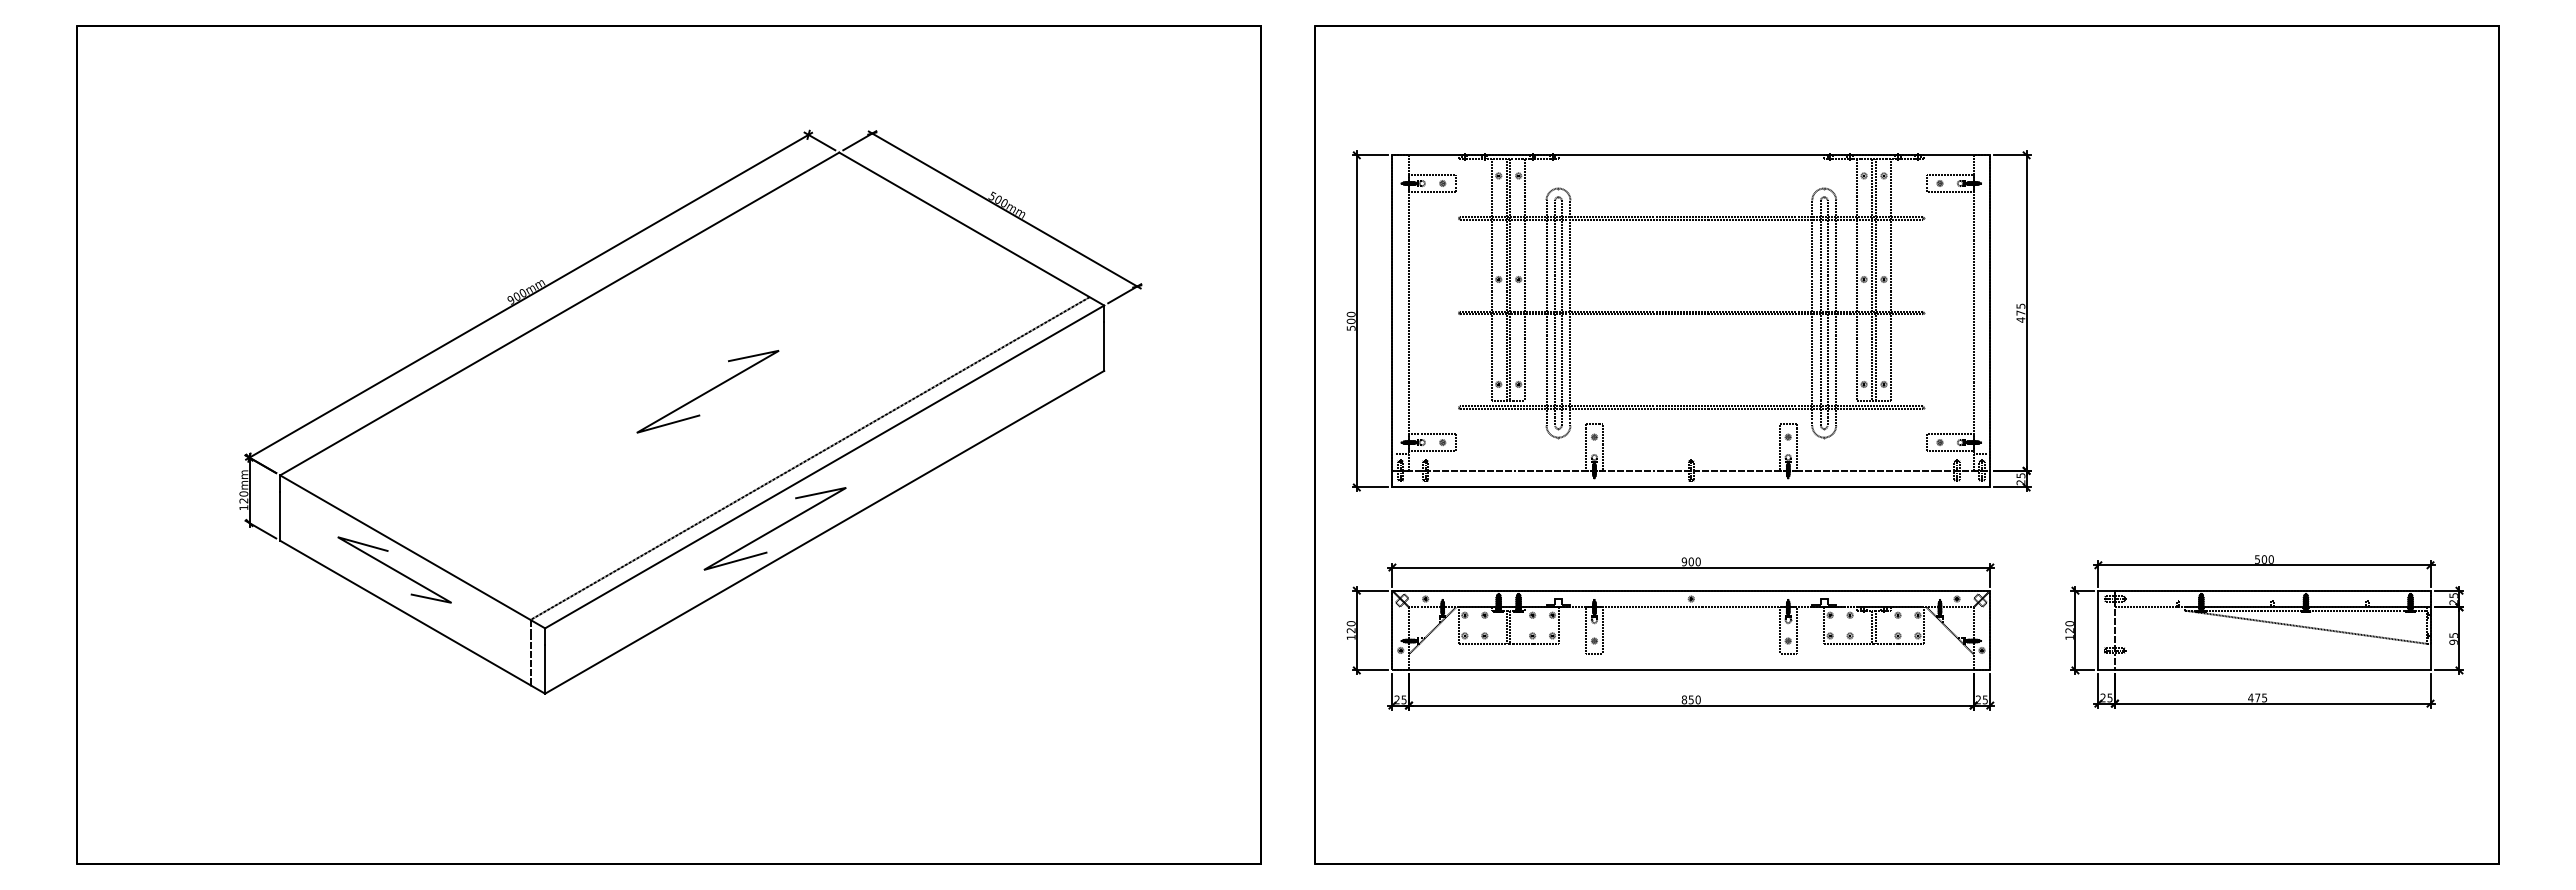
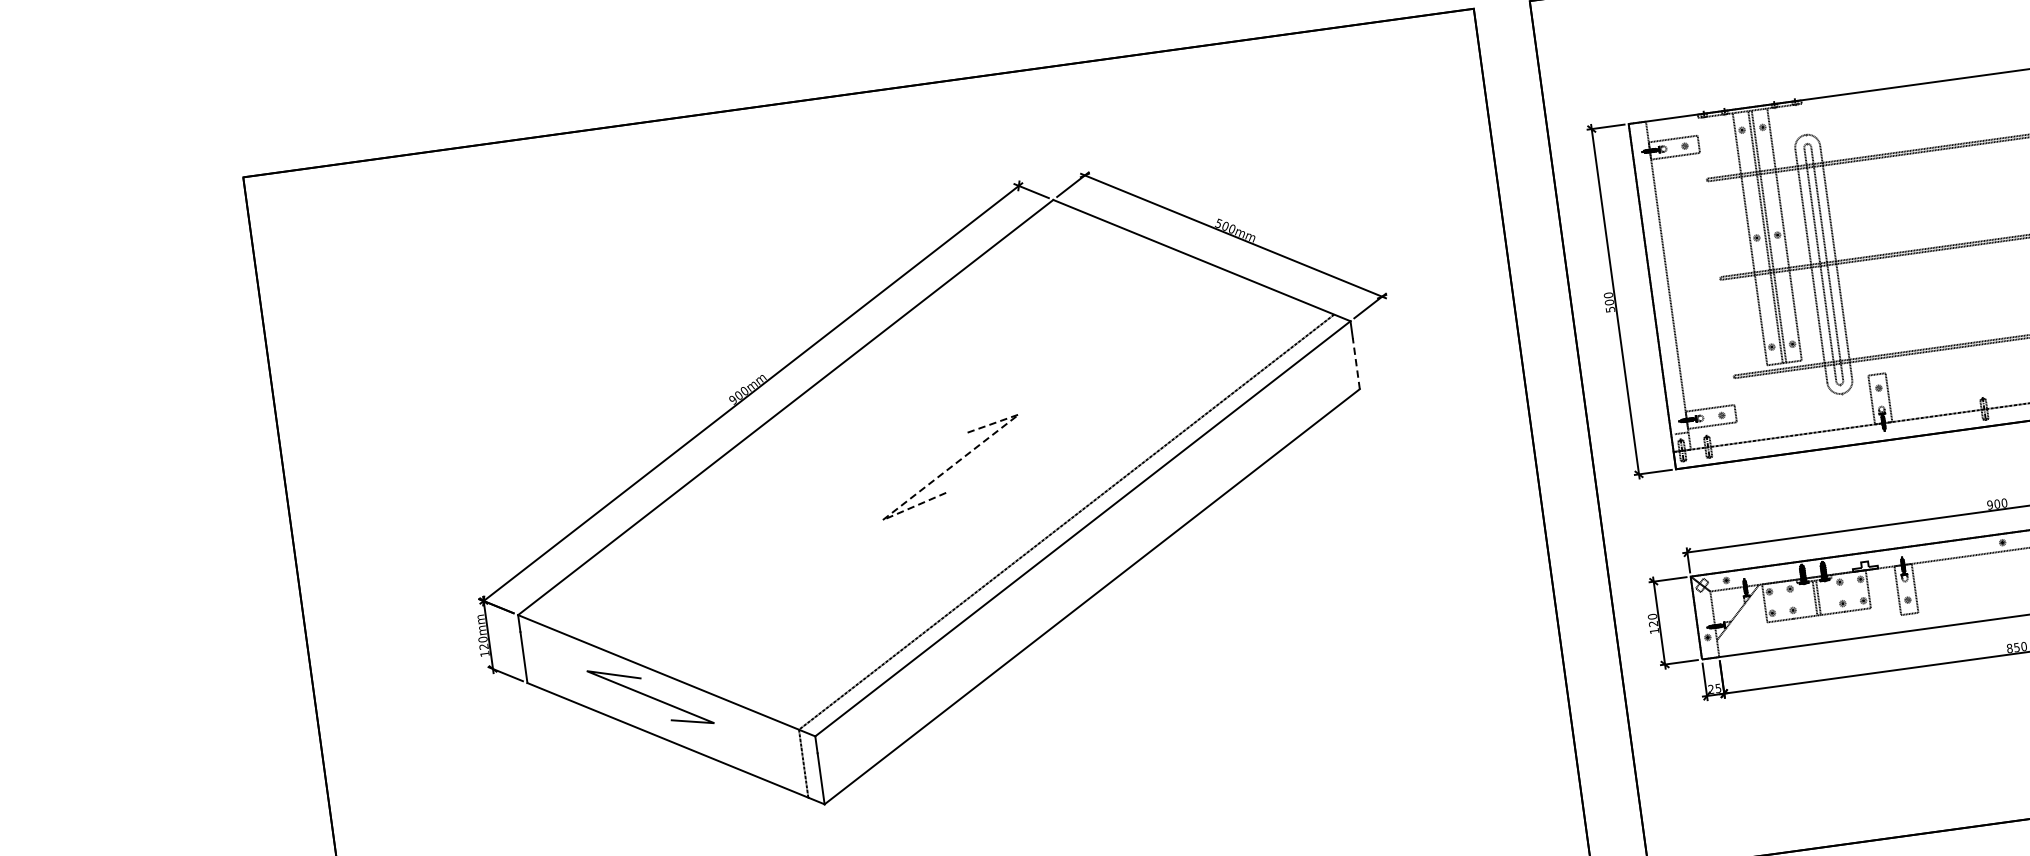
line: (1104, 346) -> (1356, 363), solid -> dashed
line: (702, 395) -> (945, 471), solid -> dashed
line: (774, 528) -> (1039, 599), removed

